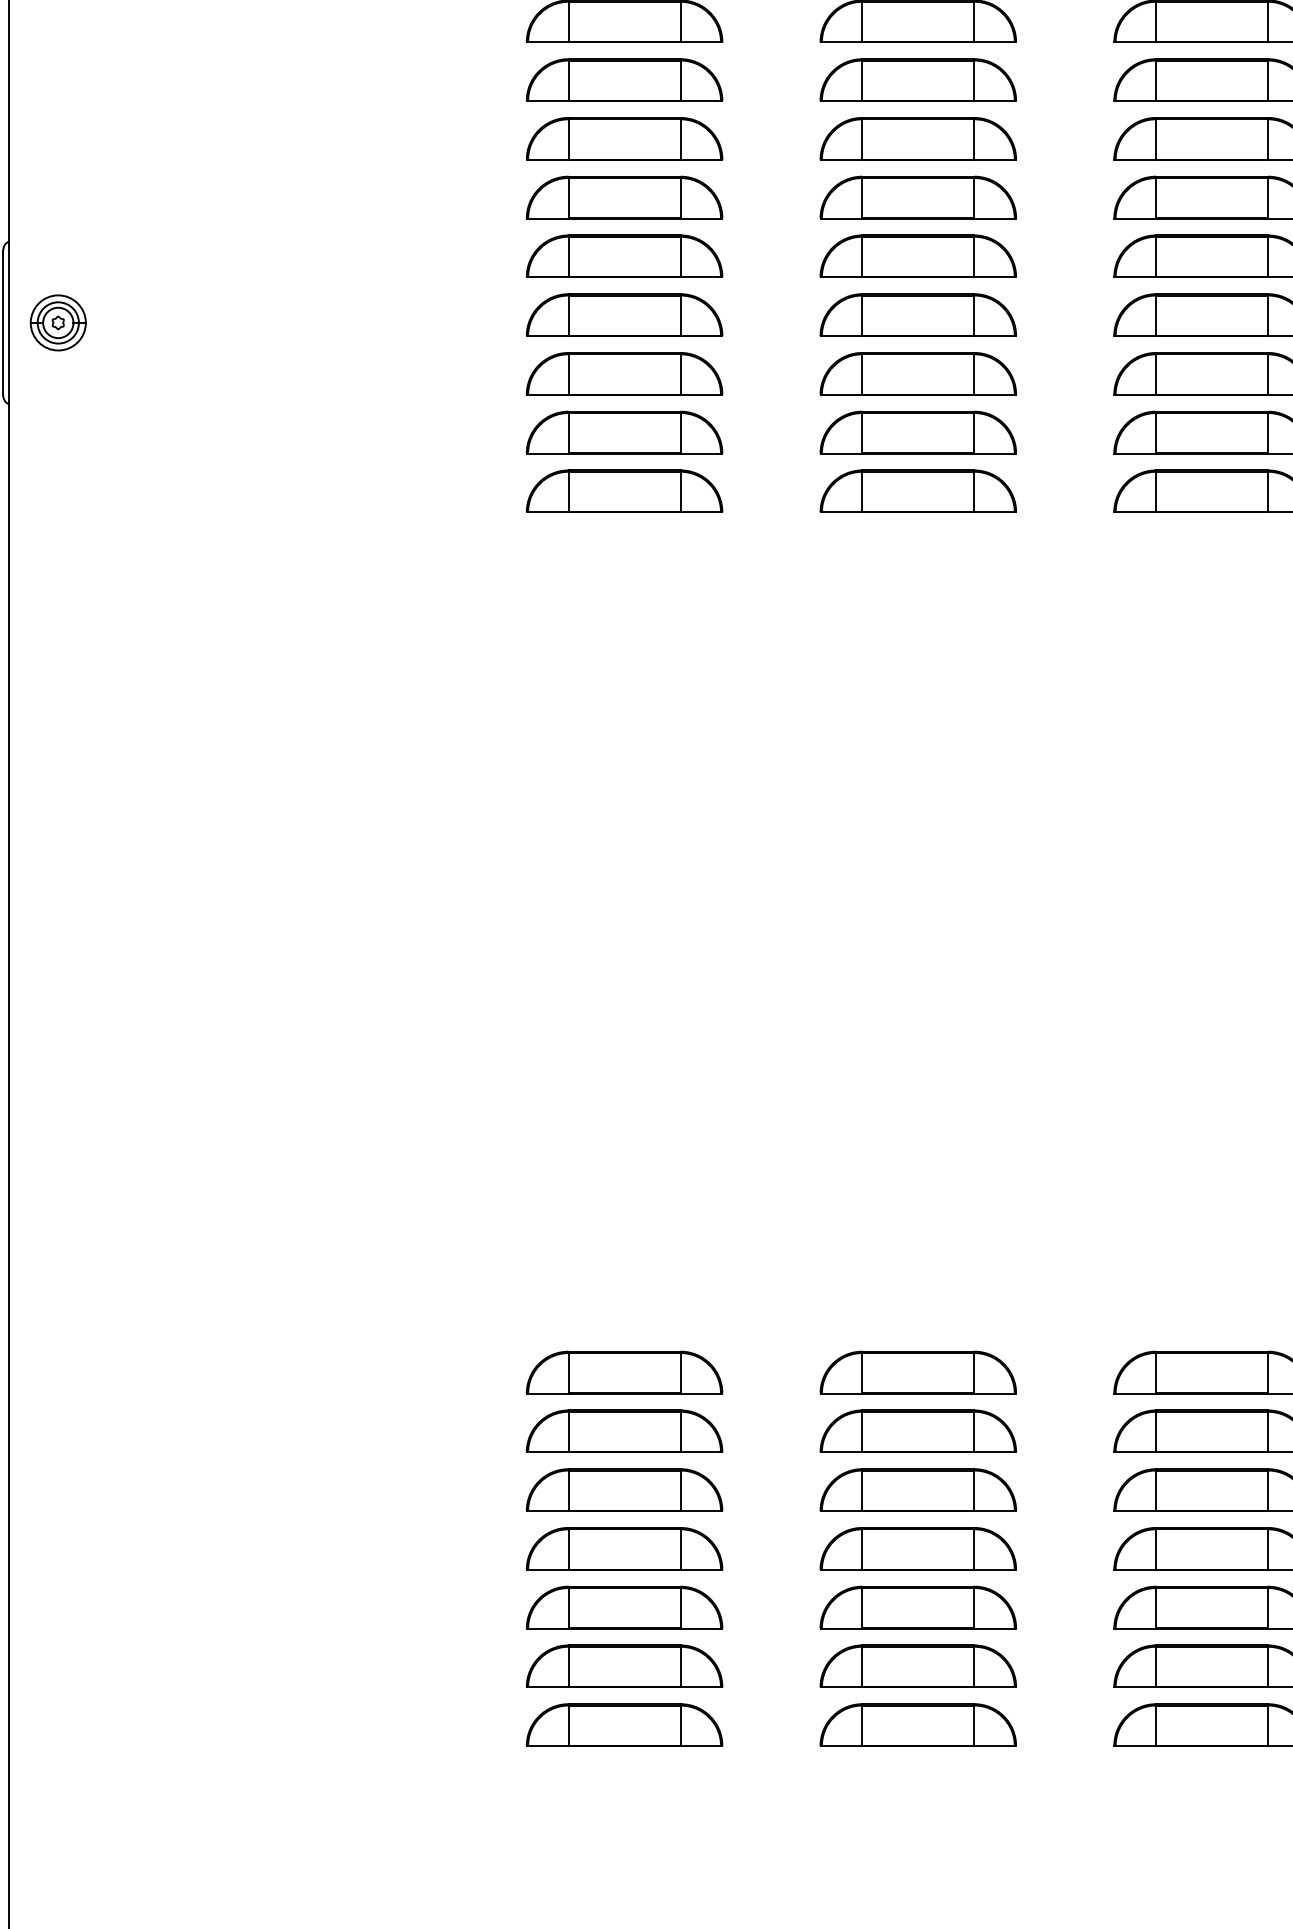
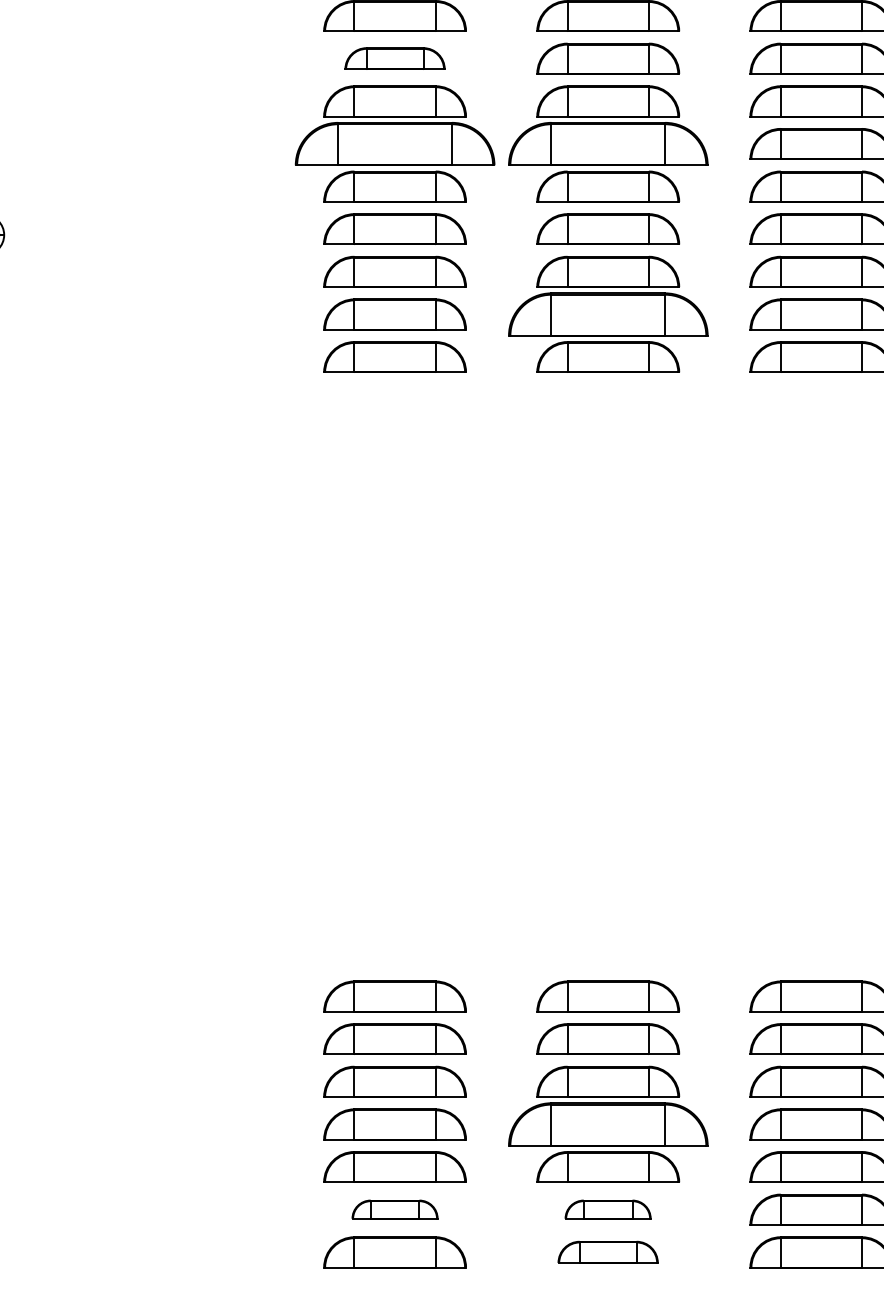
part: (624, 79) -> (395, 58), size x0.7
part: (624, 197) -> (395, 144), size x1.4
part: (917, 197) -> (607, 144), size x1.4
part: (917, 432) -> (607, 314), size x1.4
part: (917, 1548) -> (607, 1124), size x1.4
part: (624, 1665) -> (395, 1209), size x0.6
part: (917, 1665) -> (607, 1209), size x0.6
part: (917, 1724) -> (607, 1251), size x0.7

